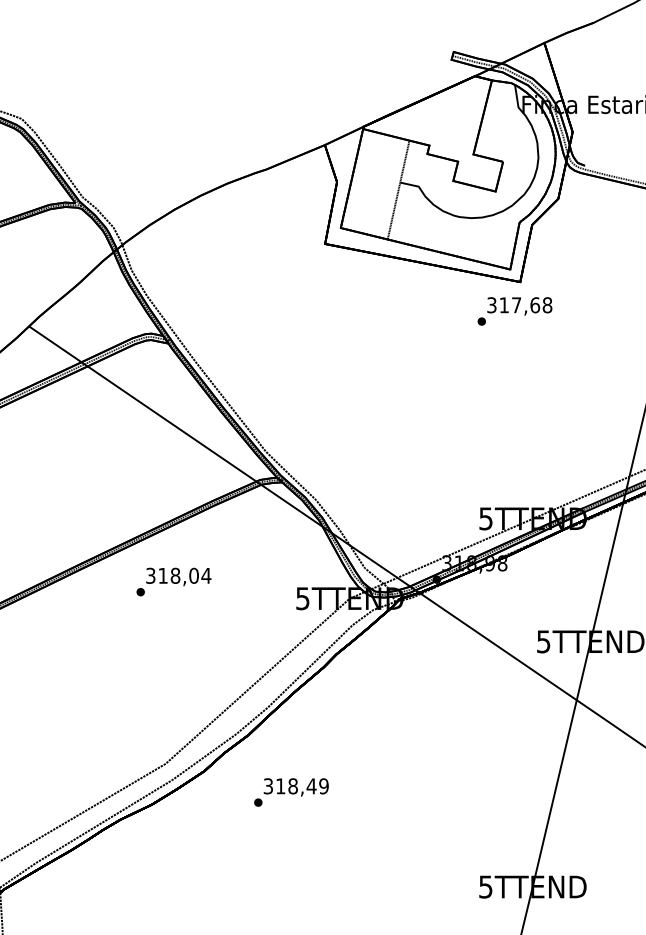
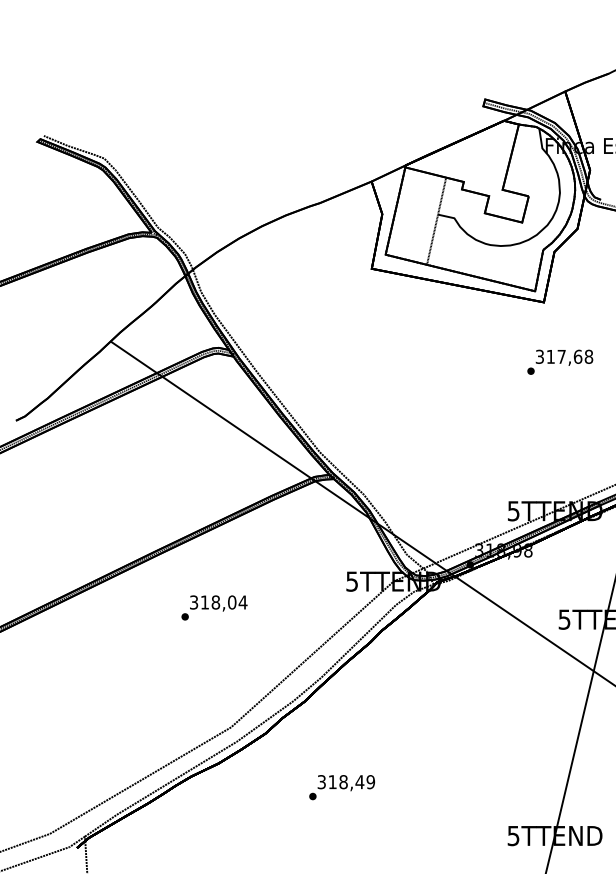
text: (515, 310) -> (560, 361), moved
text: (173, 581) -> (214, 607), moved
text: (290, 792) -> (341, 787), moved

